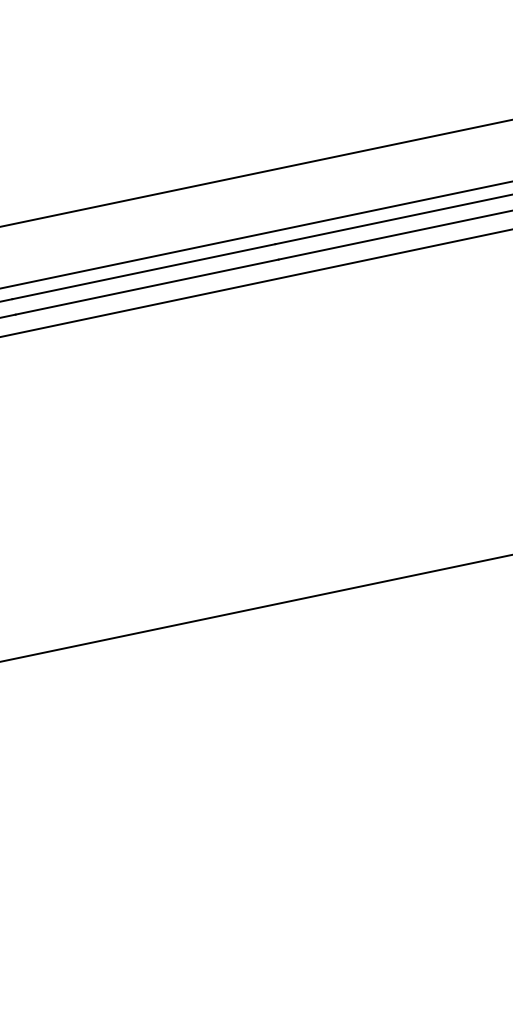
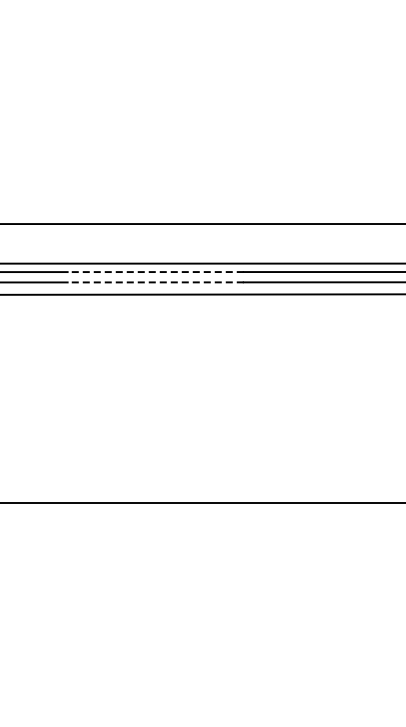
line: (143, 272) -> (155, 272), solid -> dashed
line: (146, 287) -> (155, 282), solid -> dashed

